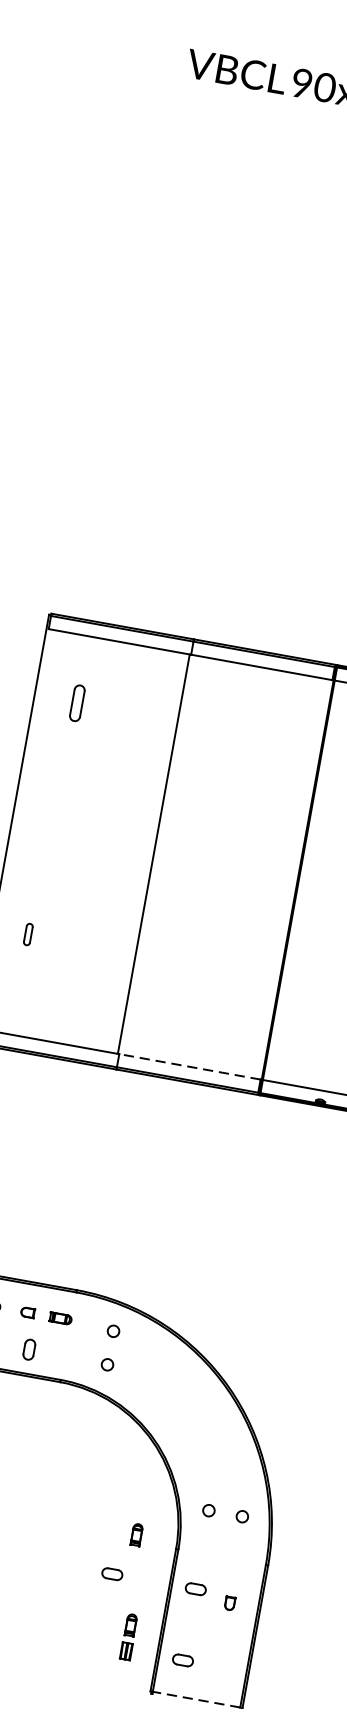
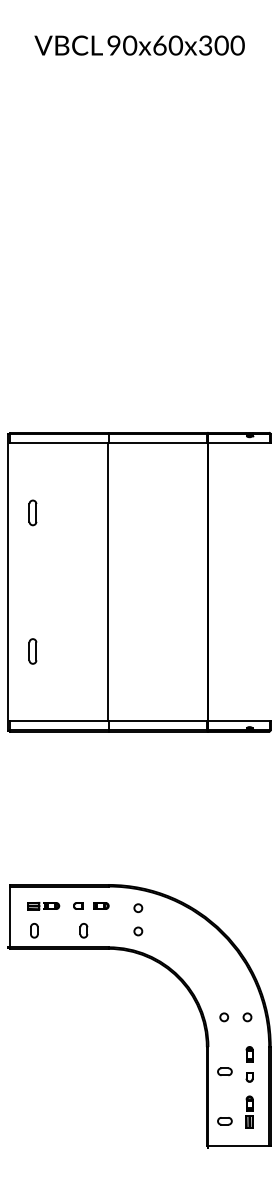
part: (76, 702) -> (32, 512), moved
part: (27, 934) -> (32, 651), size x1.67
line: (189, 1066) -> (157, 720), dashed -> solid
part: (136, 1535) -> (249, 1054), moved
part: (111, 1573) -> (166, 1071), removed
part: (128, 1636) -> (249, 1111), moved
line: (196, 1700) -> (238, 1146), dashed -> solid

